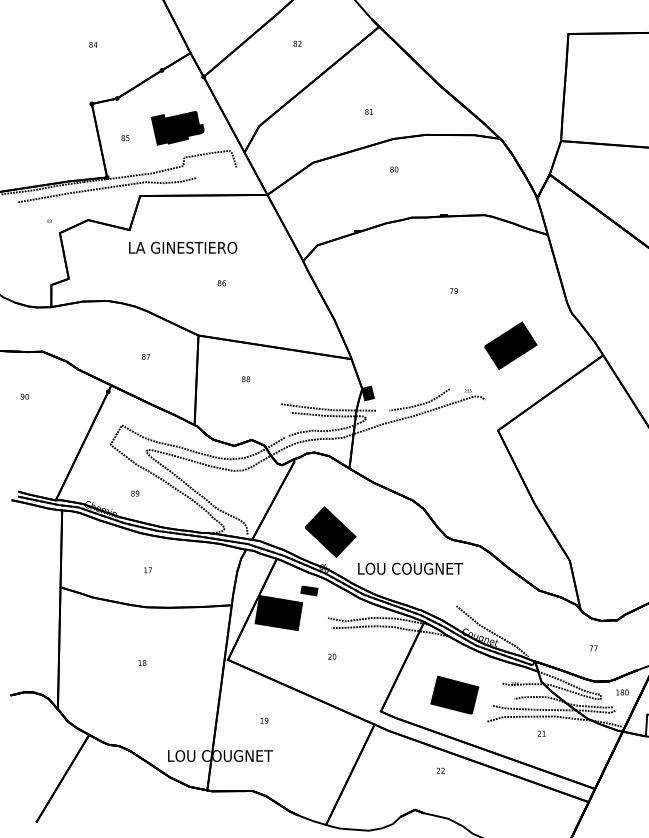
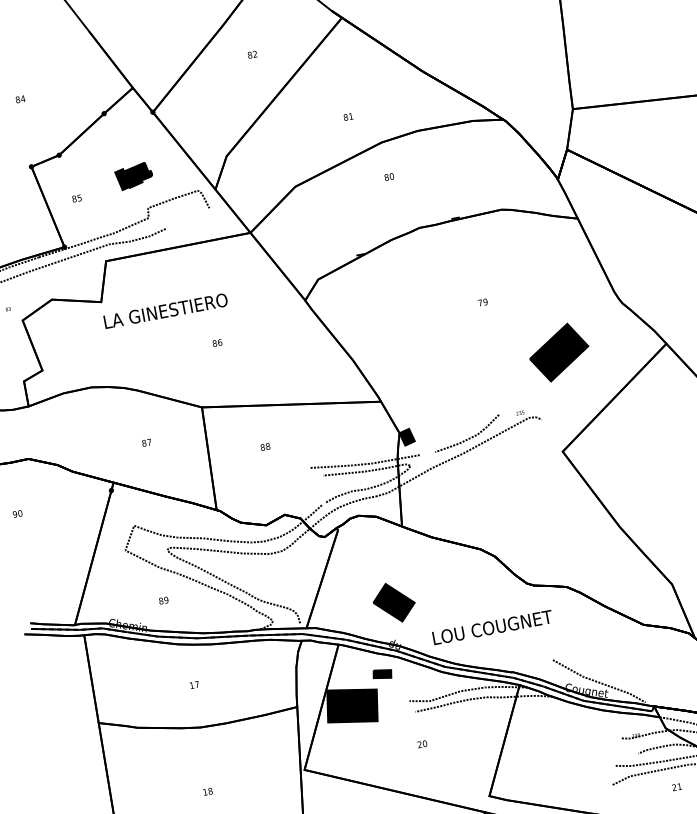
part: (177, 128) -> (134, 176), size x0.6
part: (330, 531) -> (393, 602), size x0.7
part: (454, 694) -> (569, 761), removed

